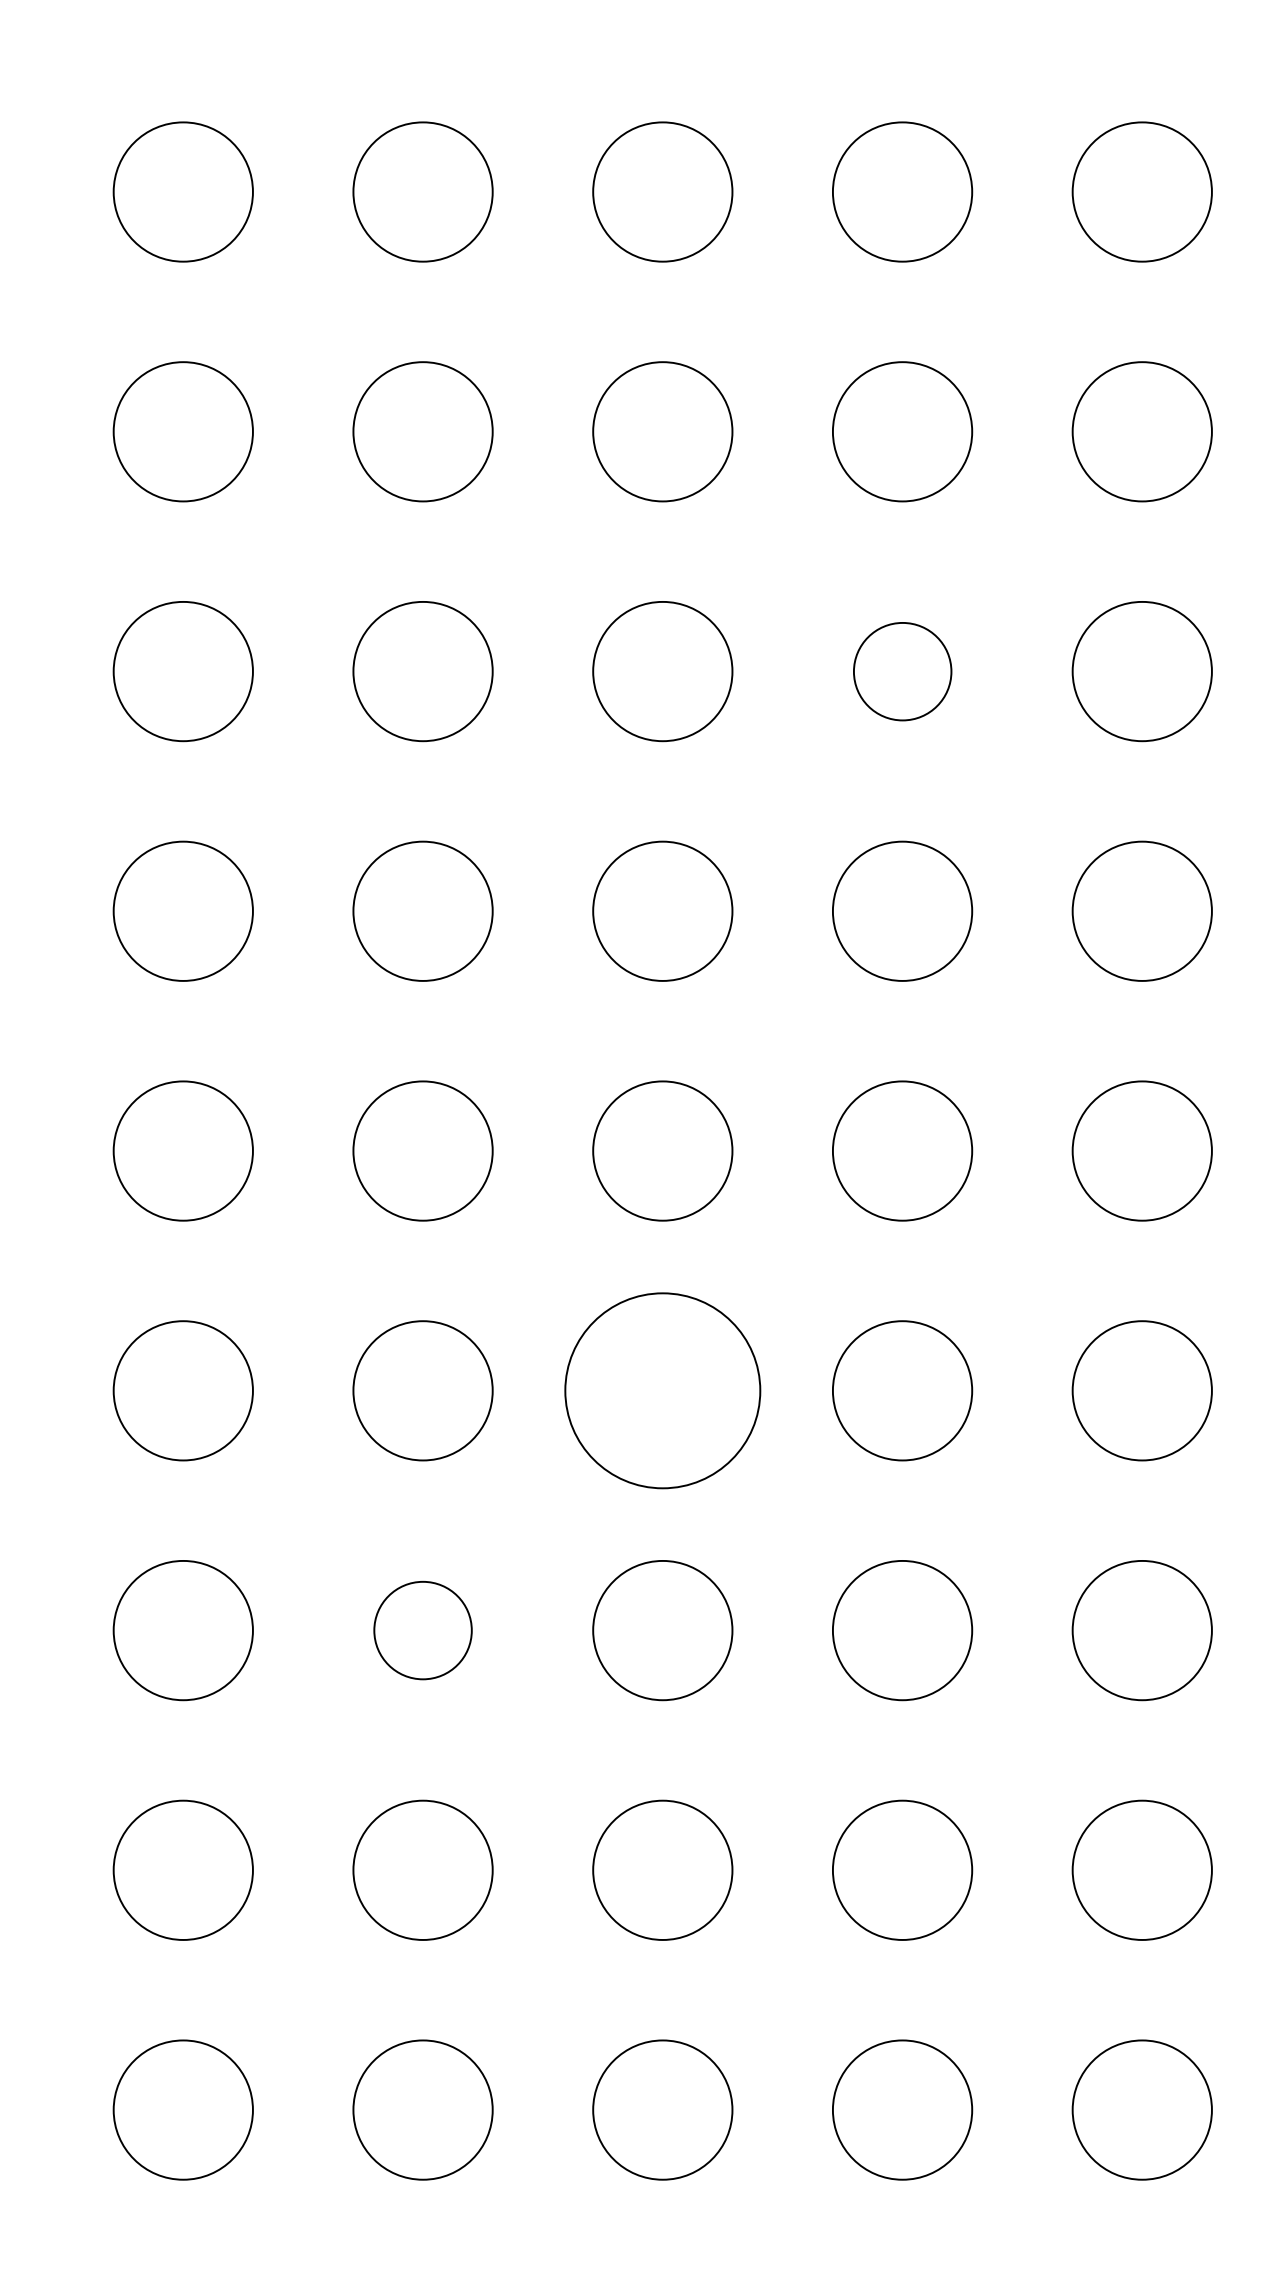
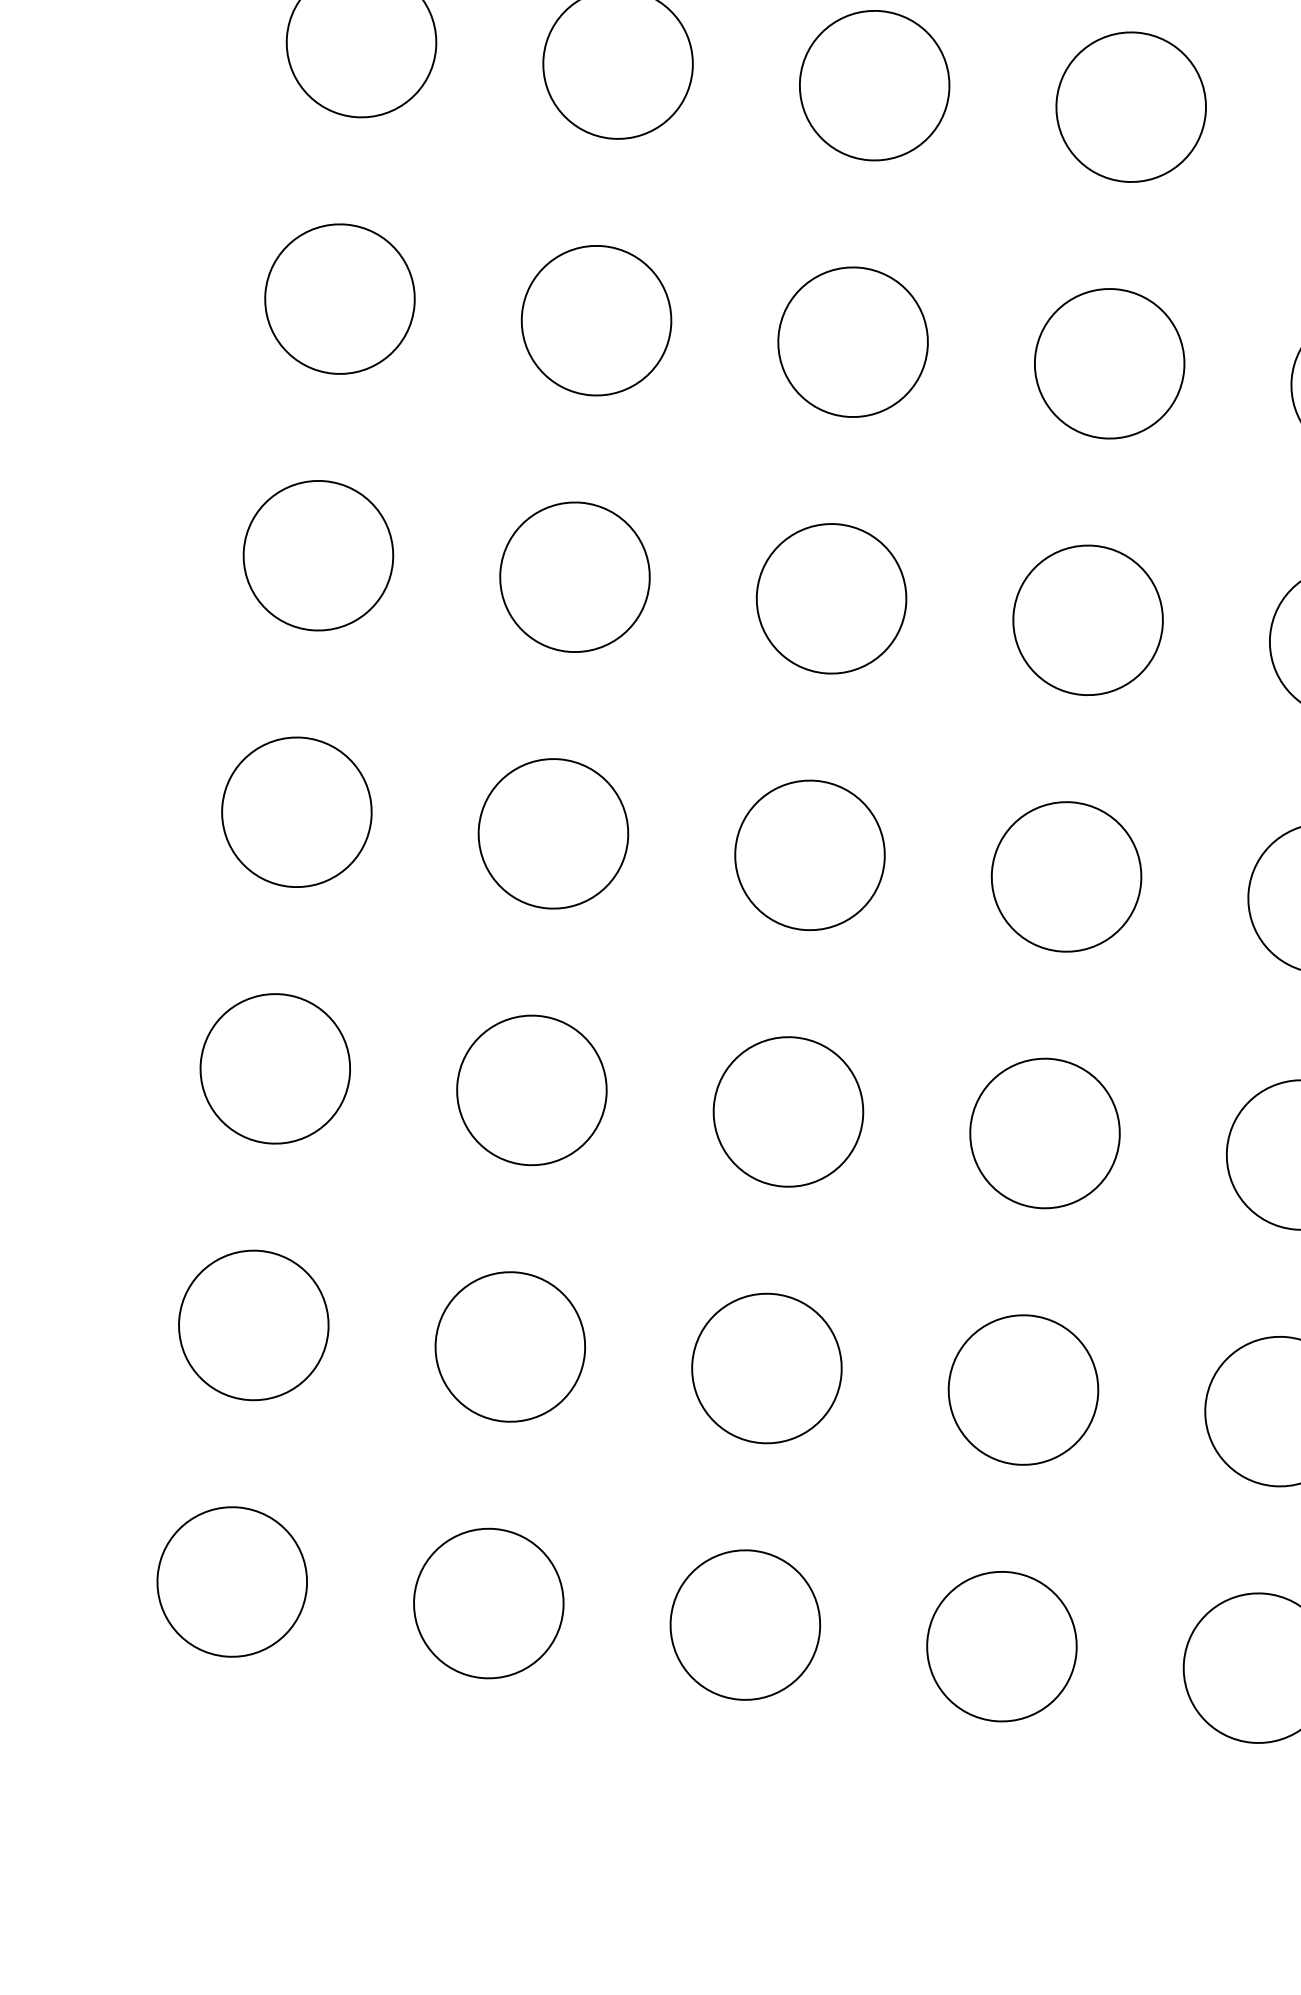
circle: (902, 671) -> (1131, 107), size x1.43
circle: (662, 1390) -> (809, 855), size x0.71
circle: (422, 1630) -> (531, 1090), size x1.43

